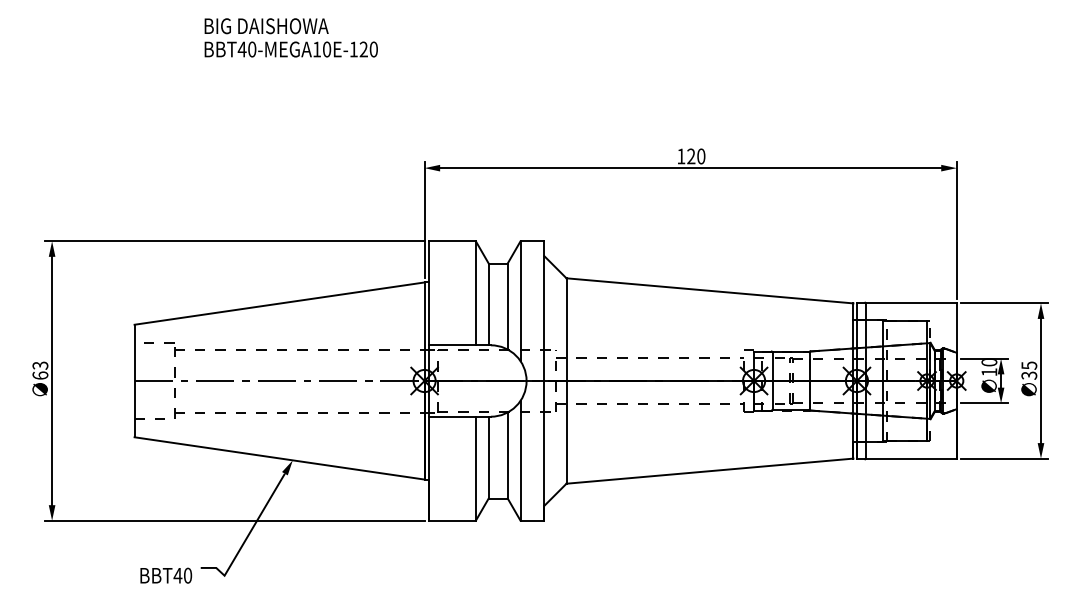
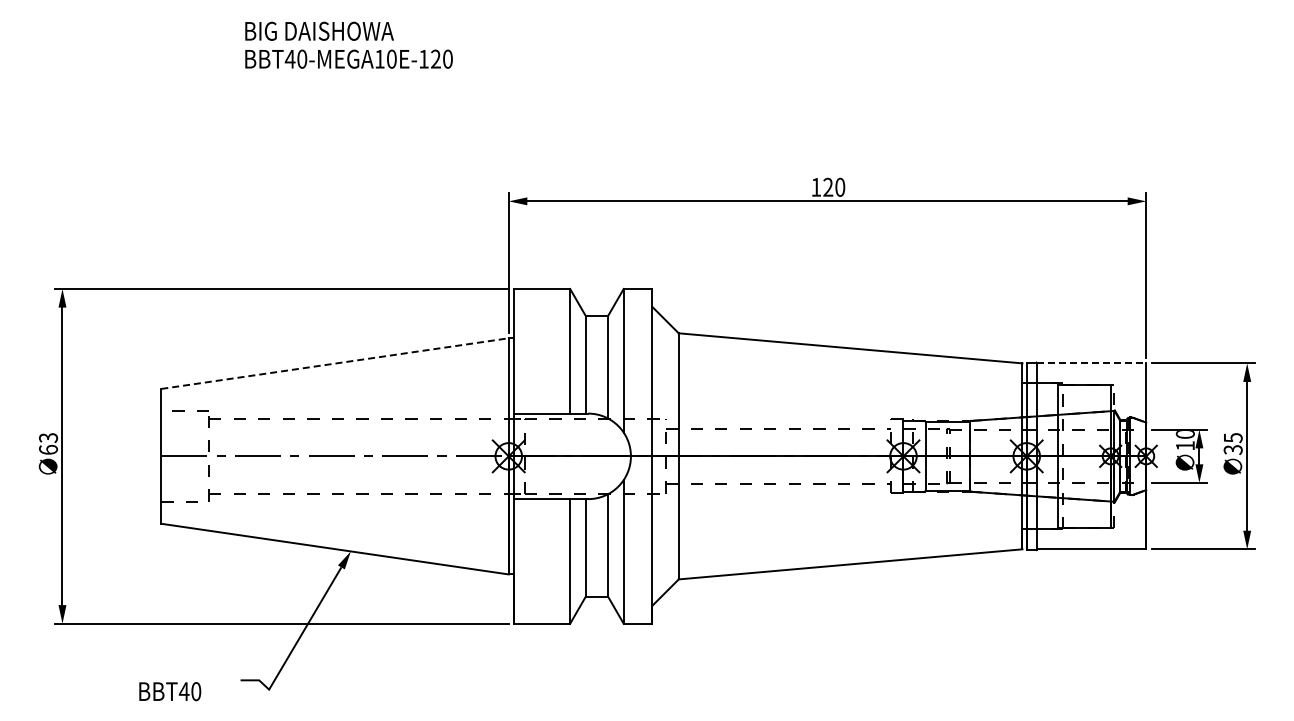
line: (279, 303) -> (335, 363), solid -> dashed
line: (911, 303) -> (1092, 363), solid -> dashed
text: (166, 575) -> (170, 691), moved

